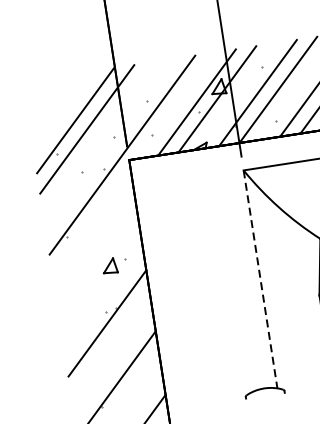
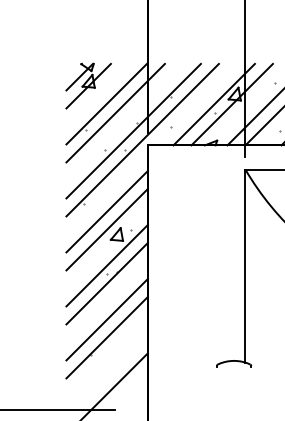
part: (51, 102) -> (88, 85), added
line: (110, 145) -> (133, 130), added
line: (94, 242) -> (106, 211), added
line: (97, 262) -> (106, 229), added
line: (260, 279) -> (245, 266), dashed -> solid
line: (103, 303) -> (106, 265), added
line: (112, 363) -> (106, 319), added

